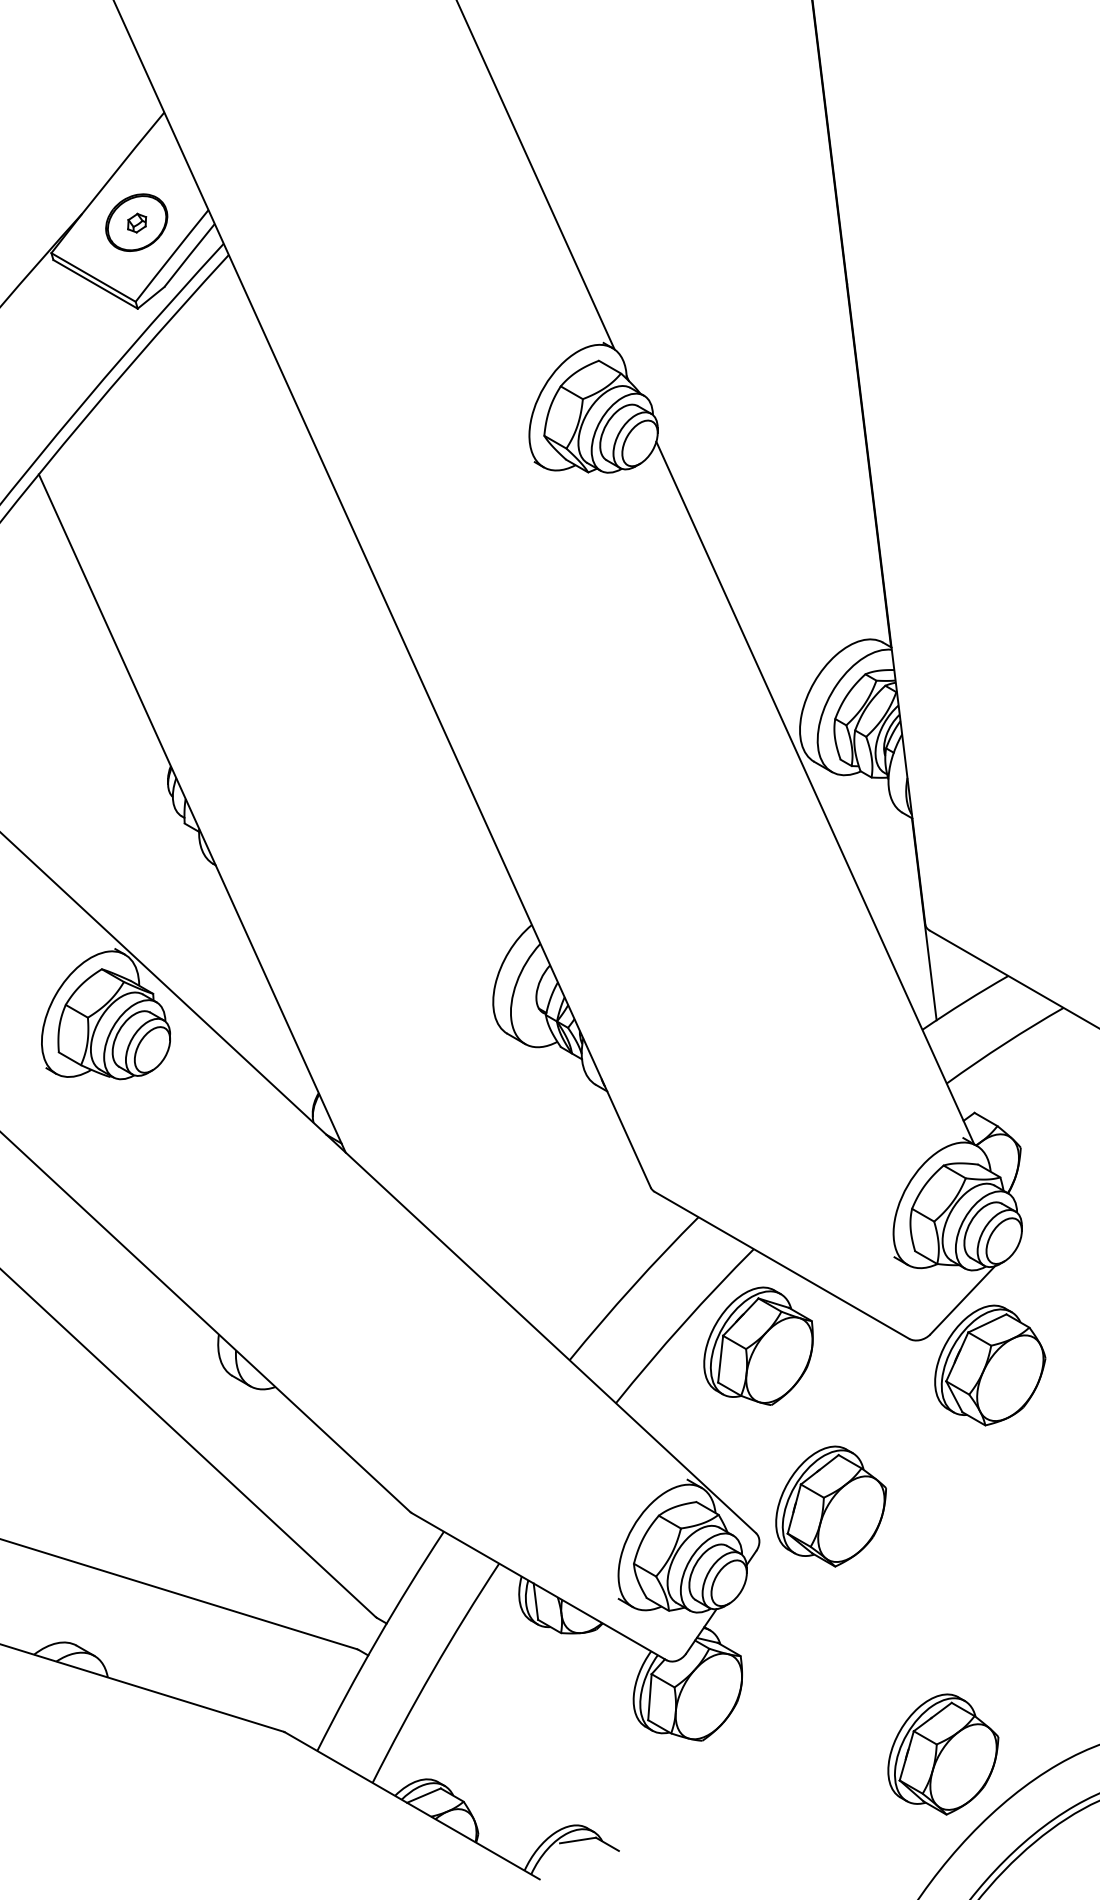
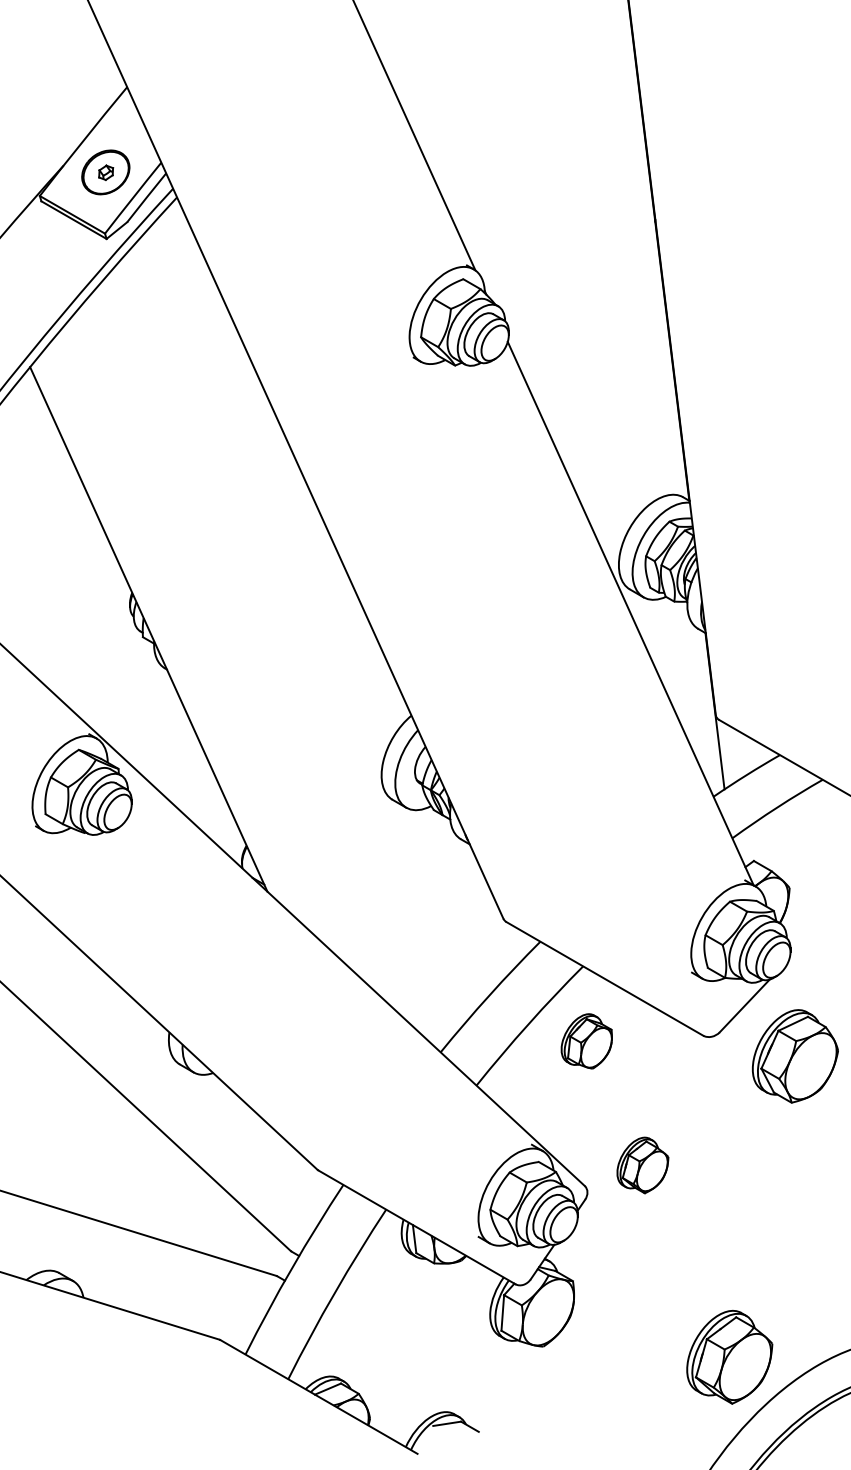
part: (758, 1345) -> (586, 1040), size x0.6
part: (990, 1365) -> (795, 1056), moved
part: (830, 1506) -> (642, 1165), size x0.6

